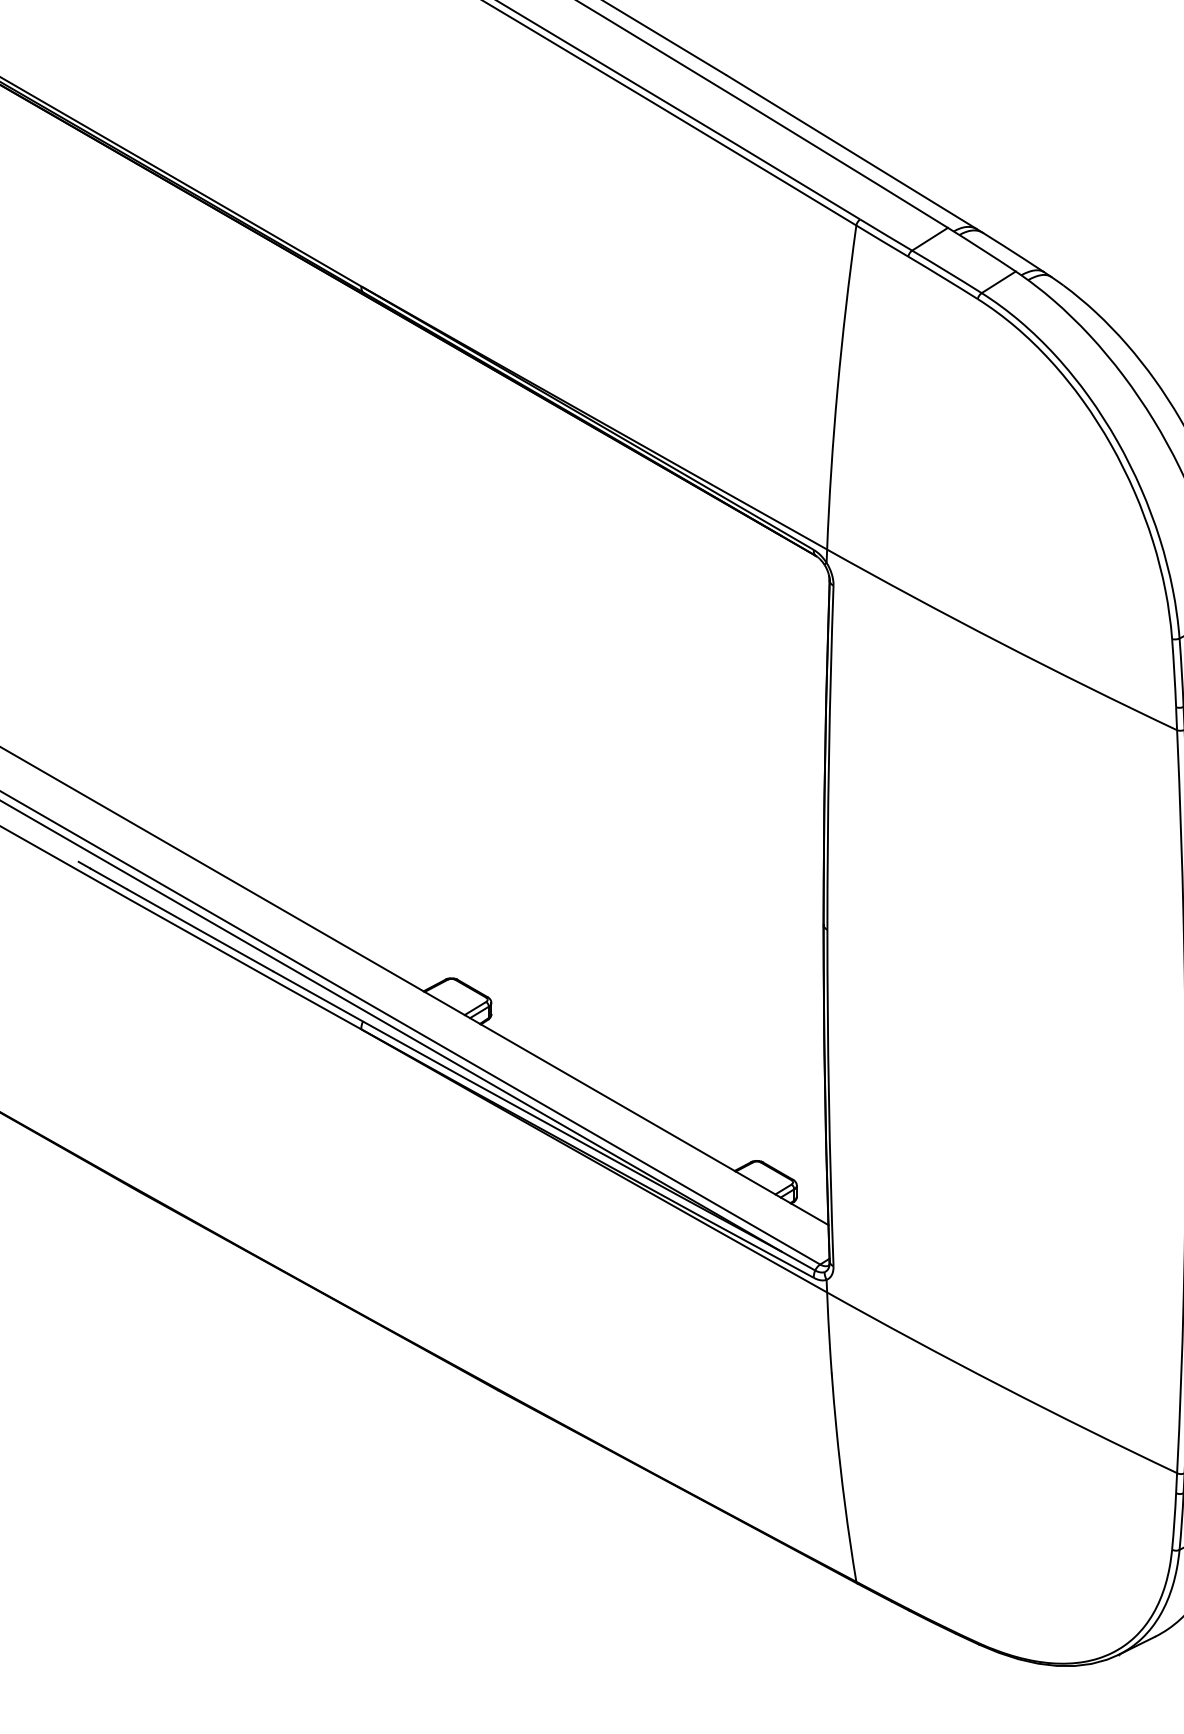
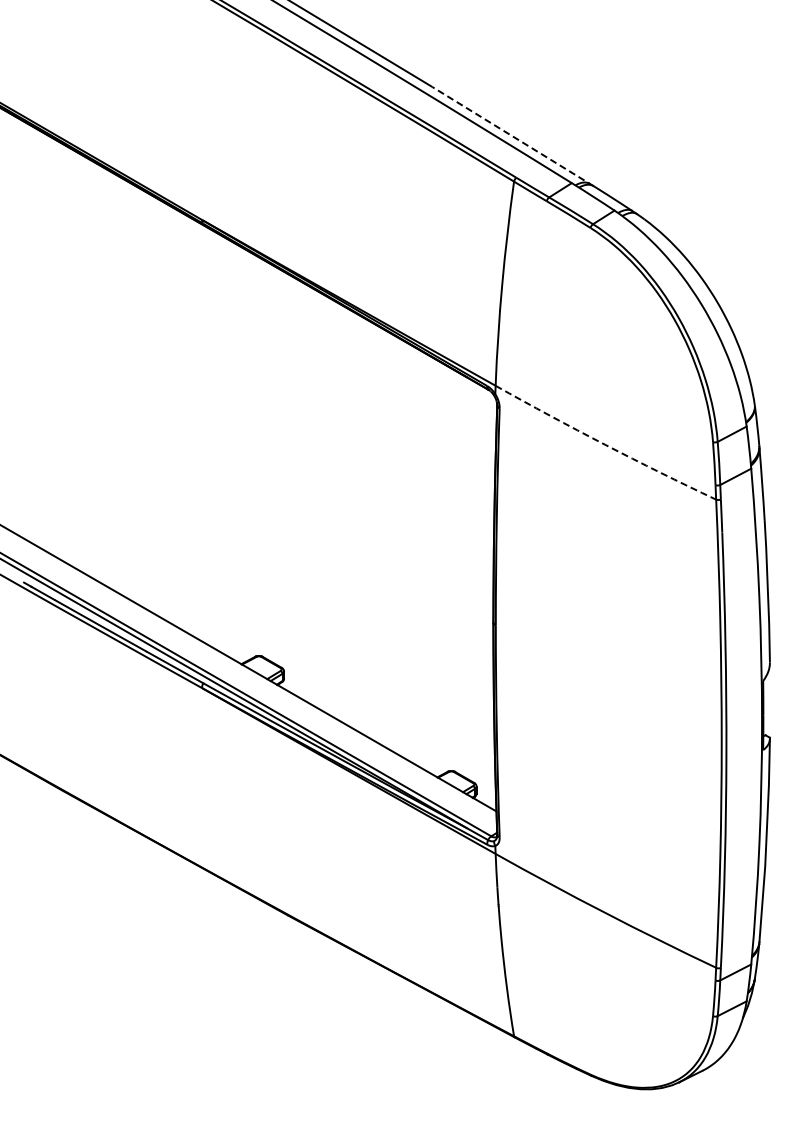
line: (855, 153) -> (513, 136), solid -> dashed
arc: (999, 642) -> (604, 444), solid -> dashed

